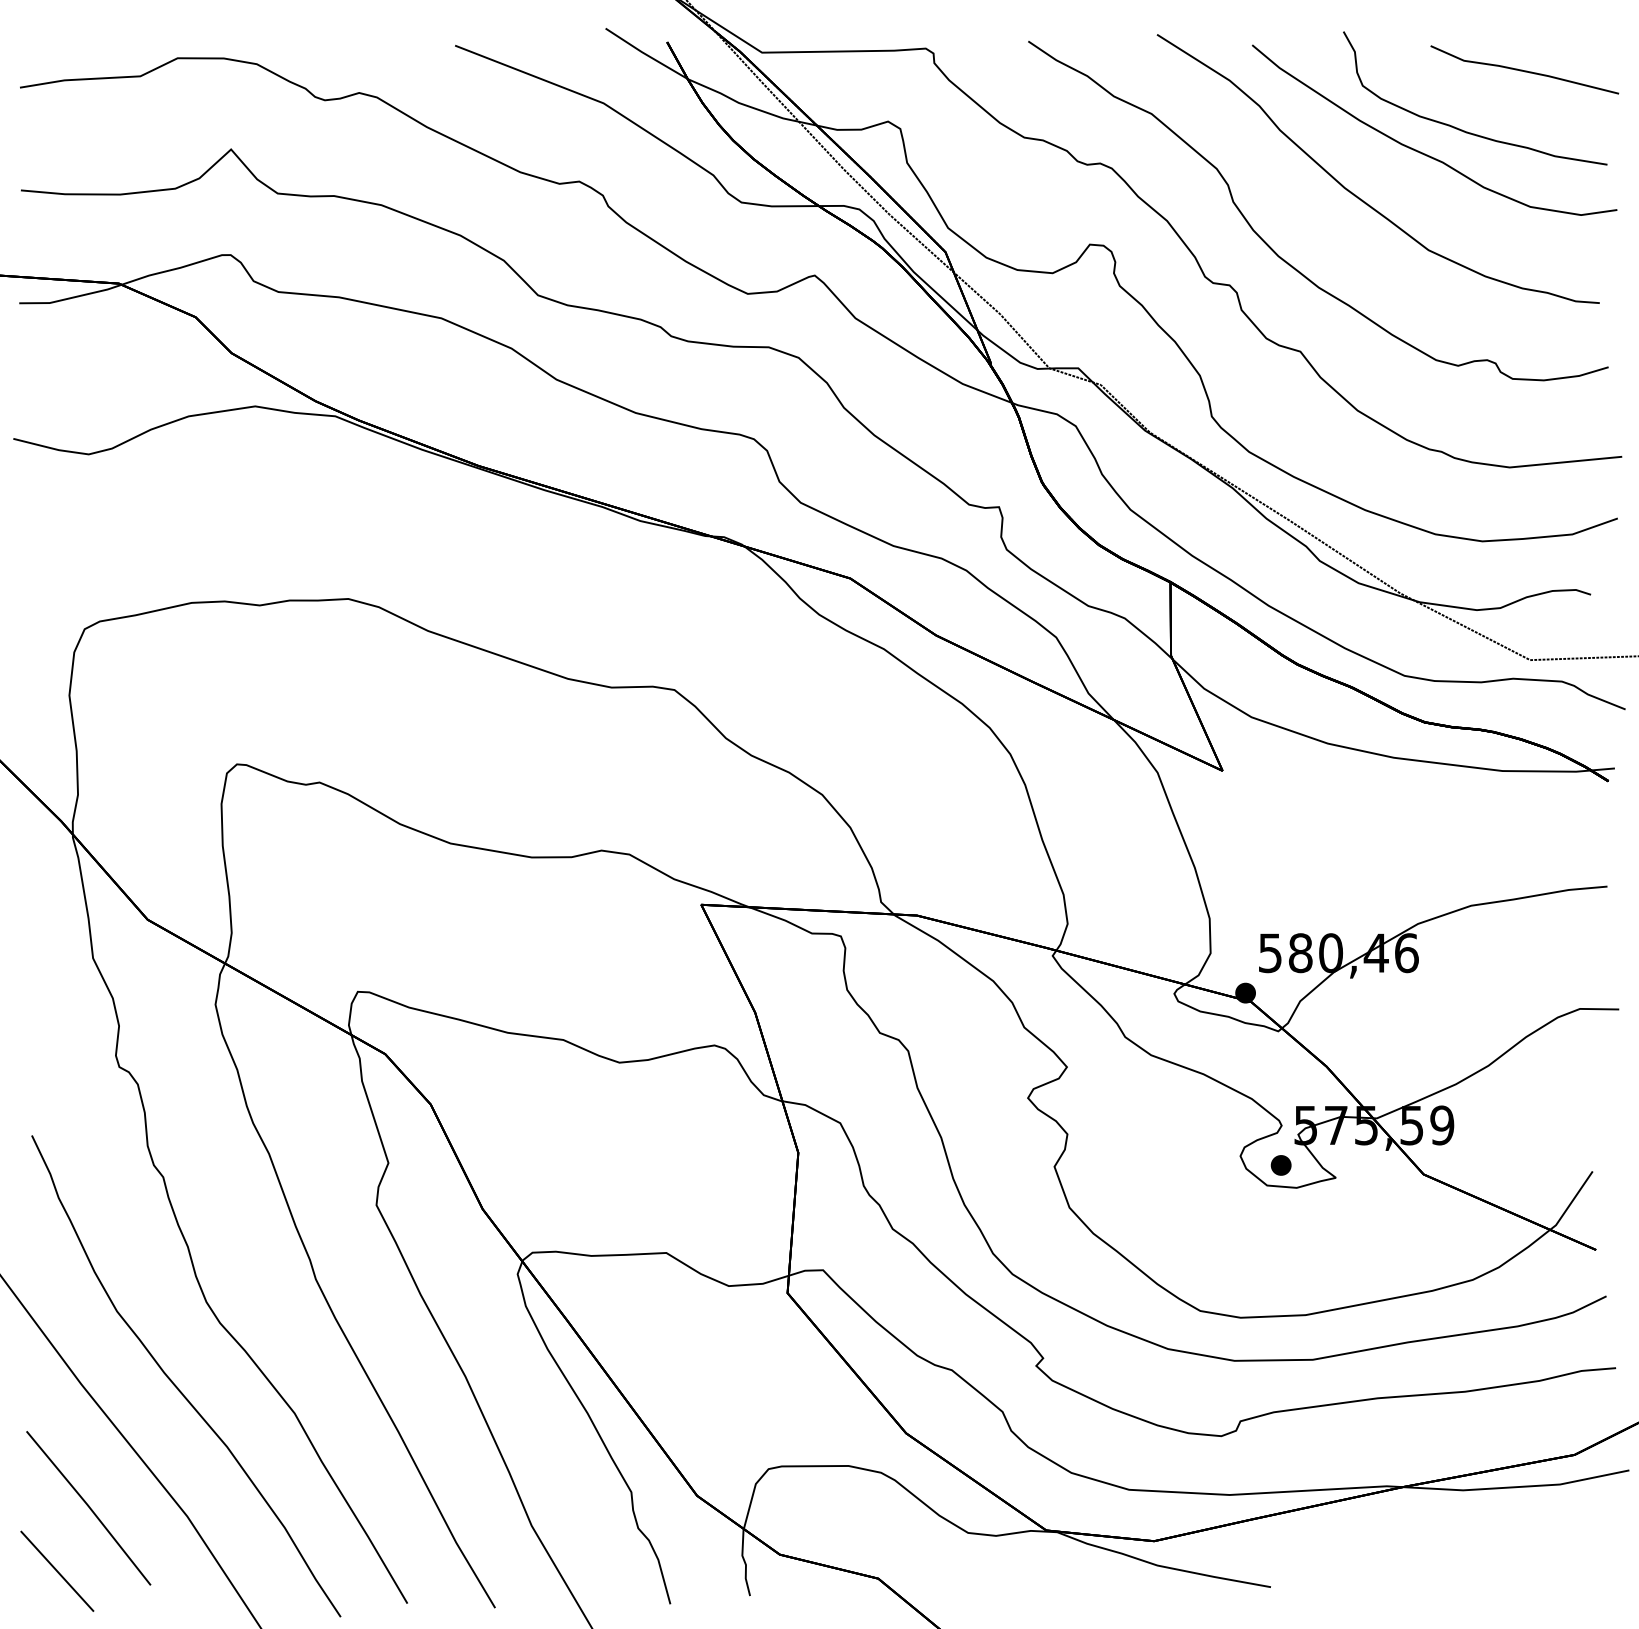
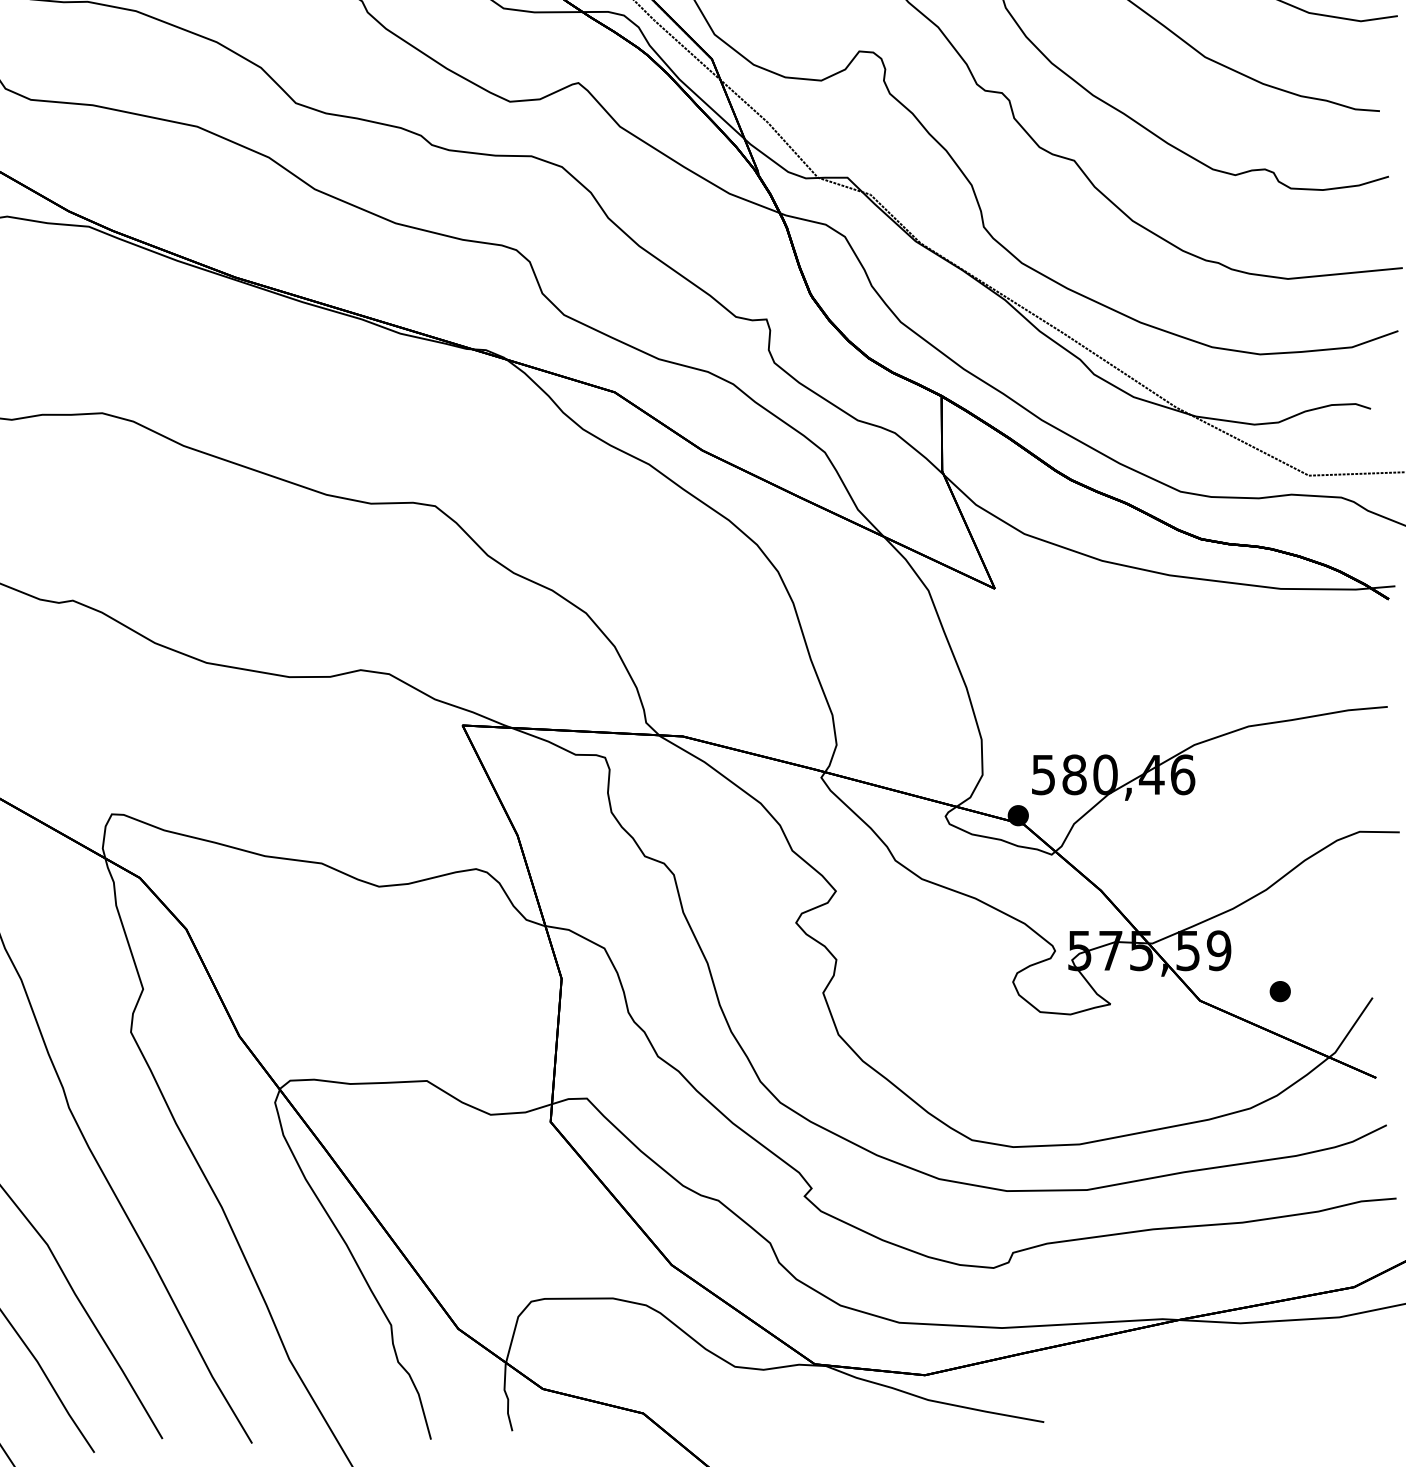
part: (1280, 1165) -> (1279, 991), moved

